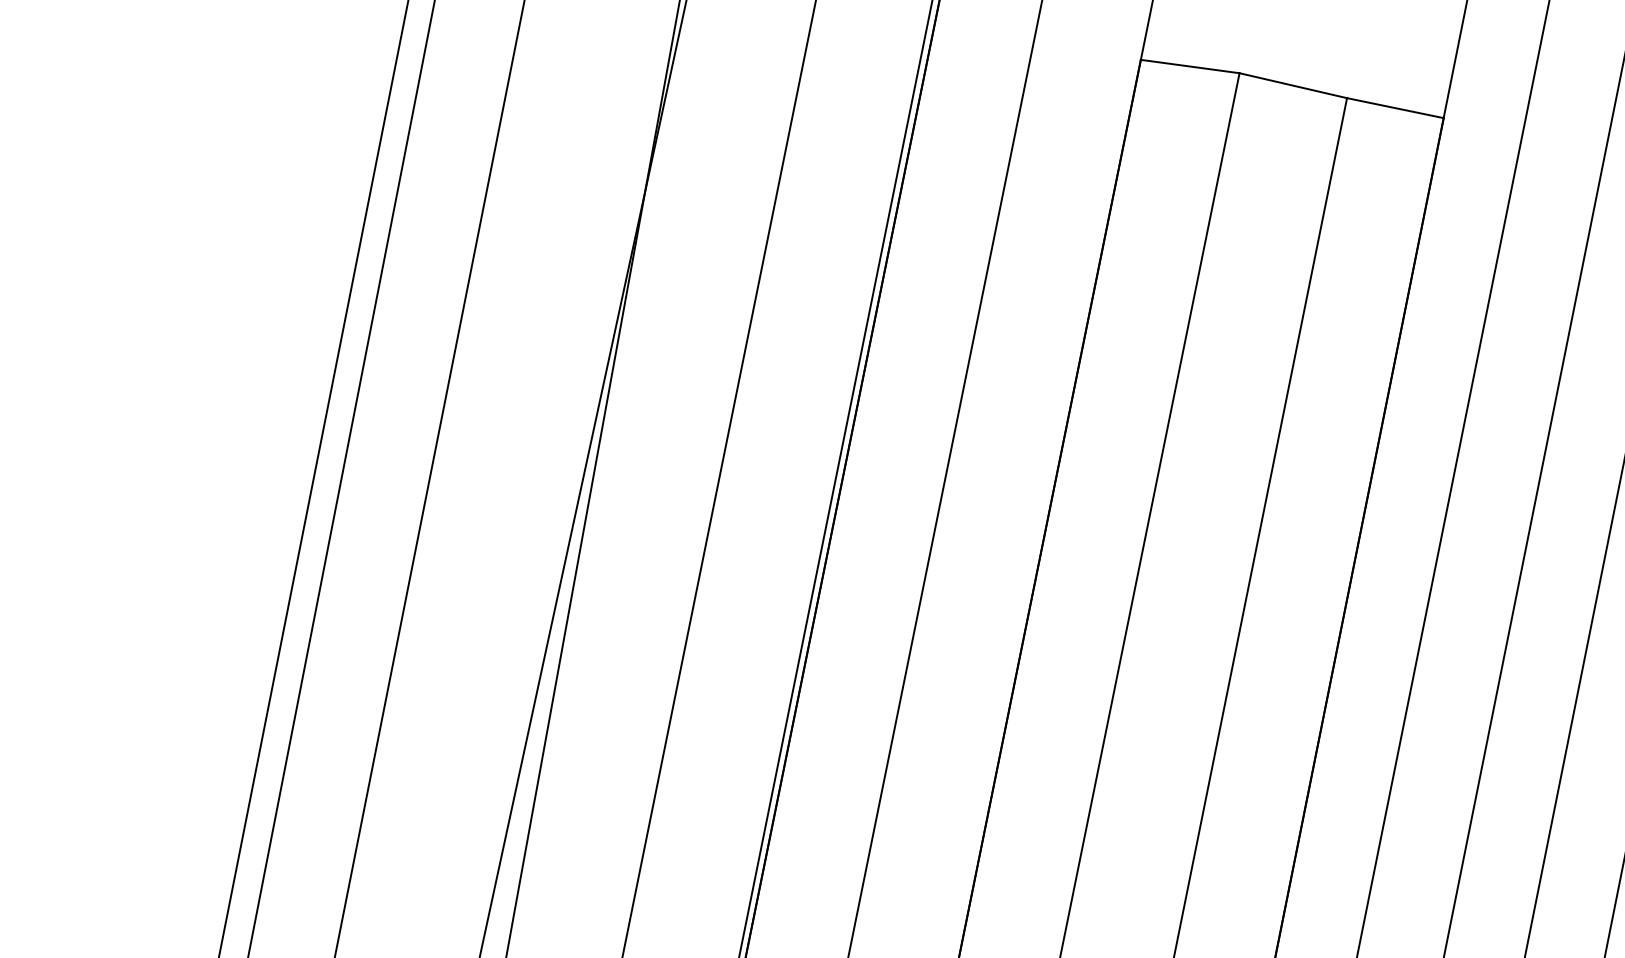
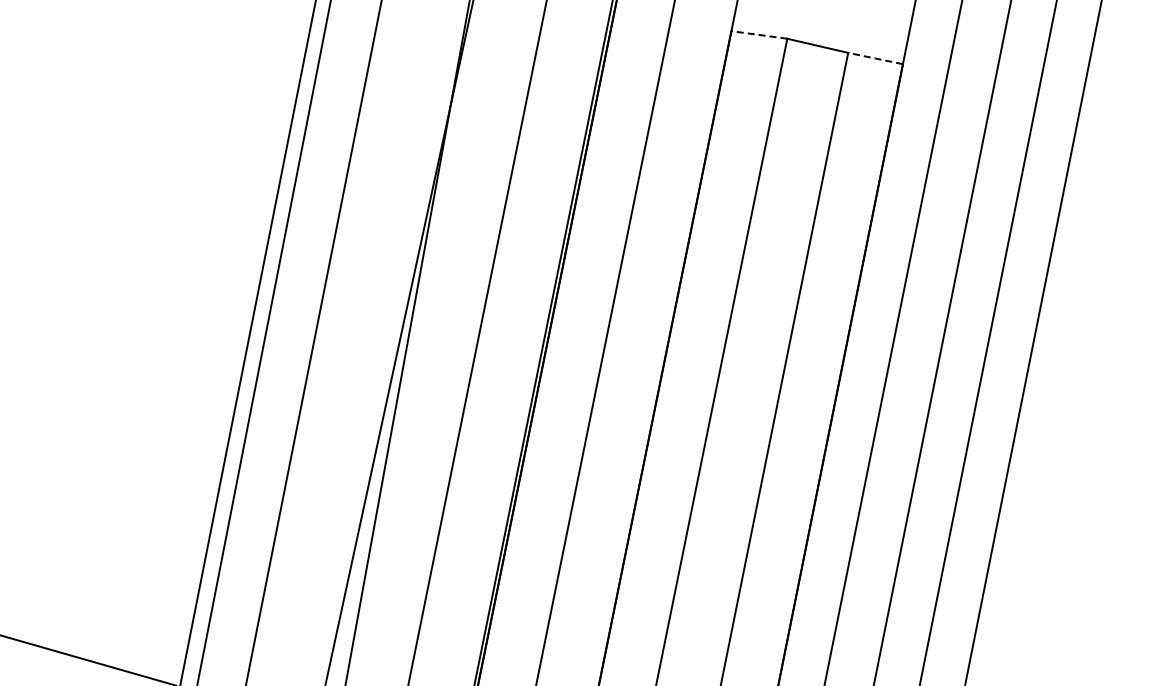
line: (1188, 65) -> (758, 34), solid -> dashed
line: (1395, 108) -> (875, 58), solid -> dashed

